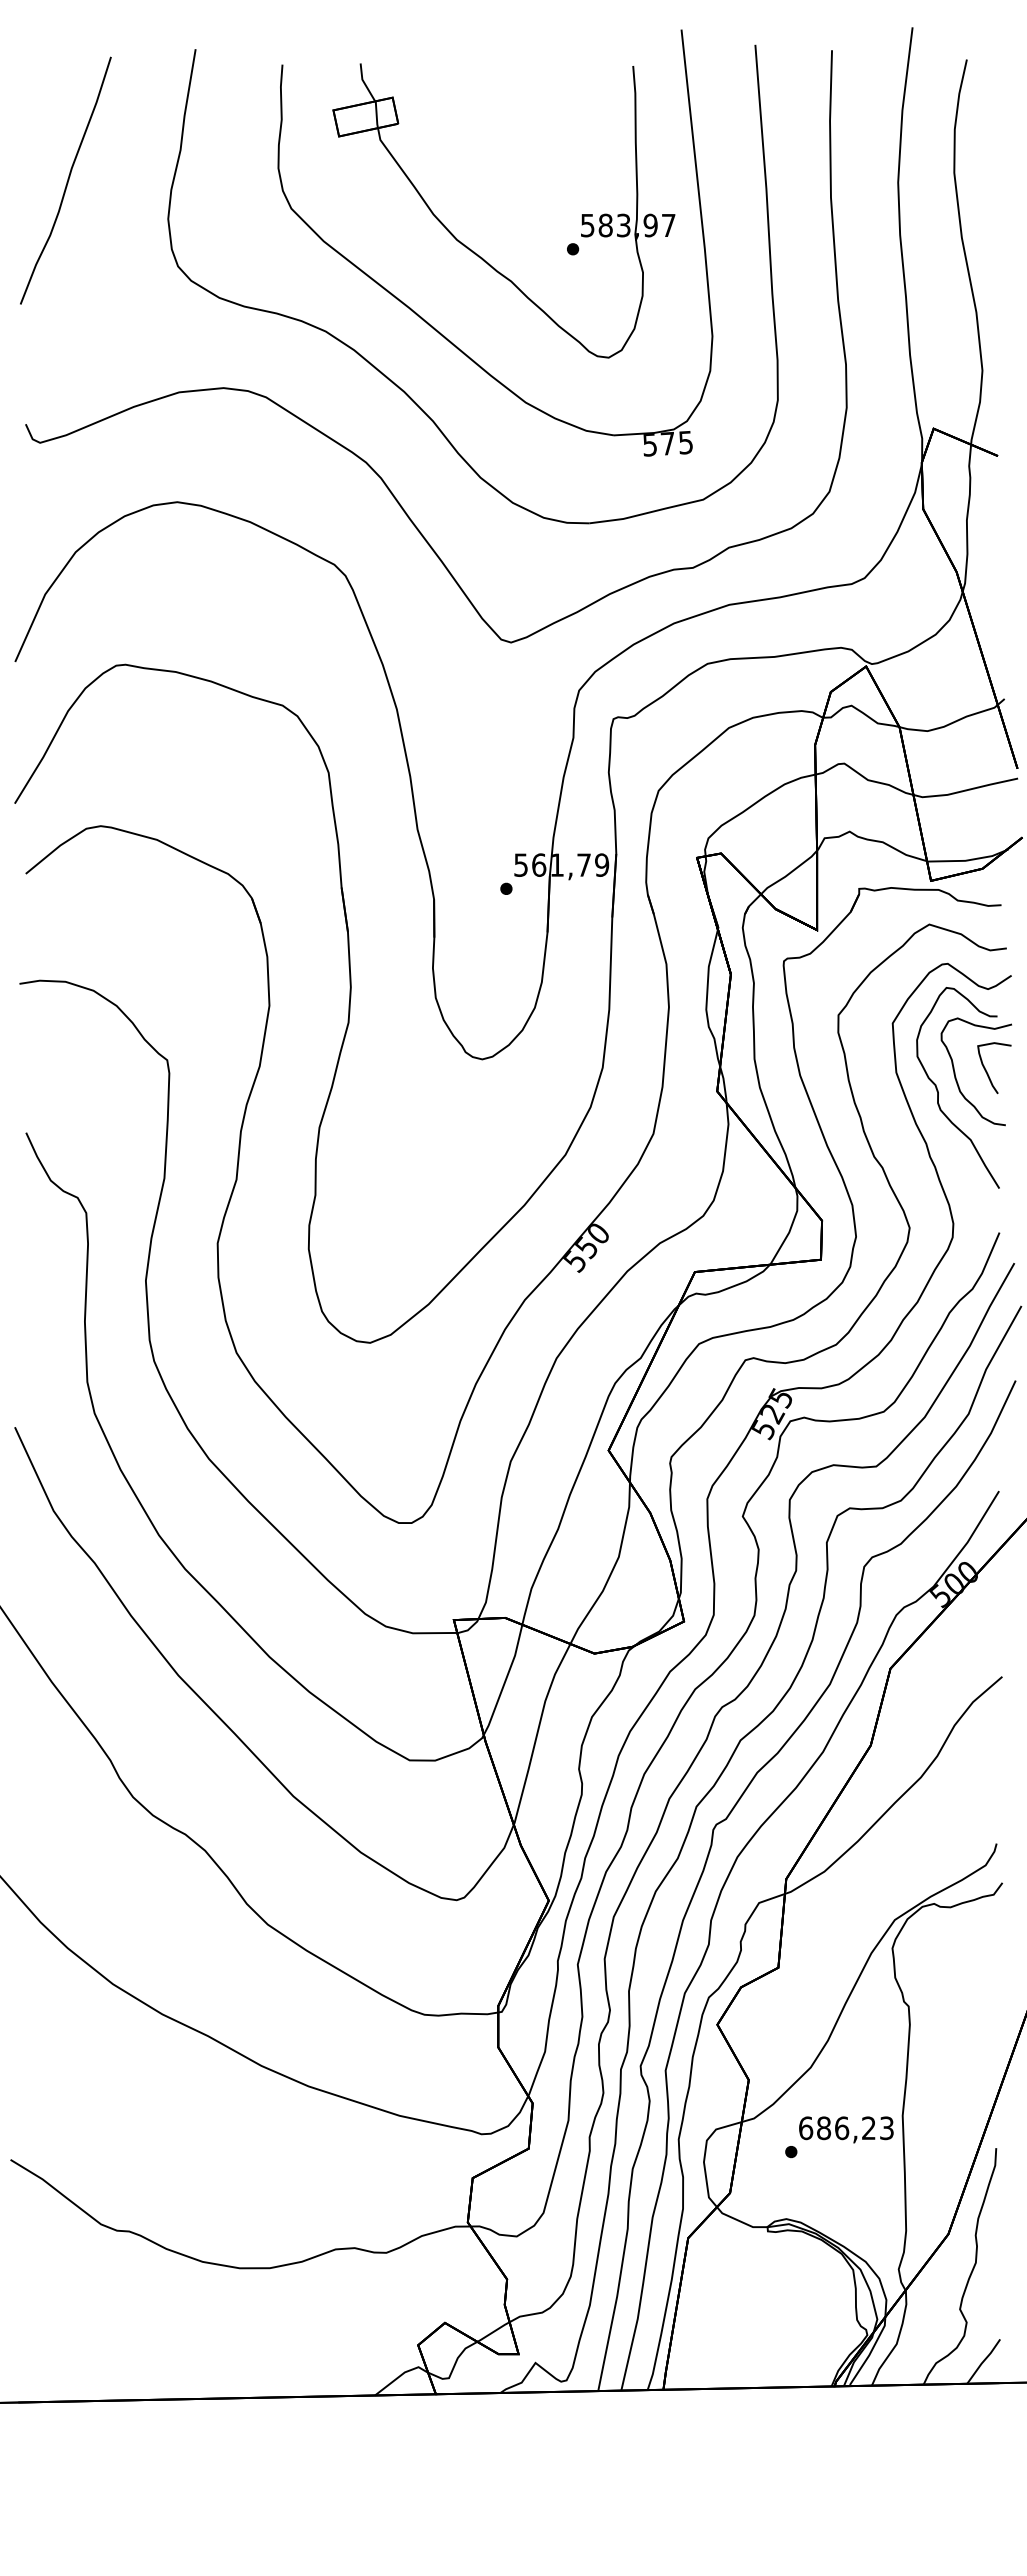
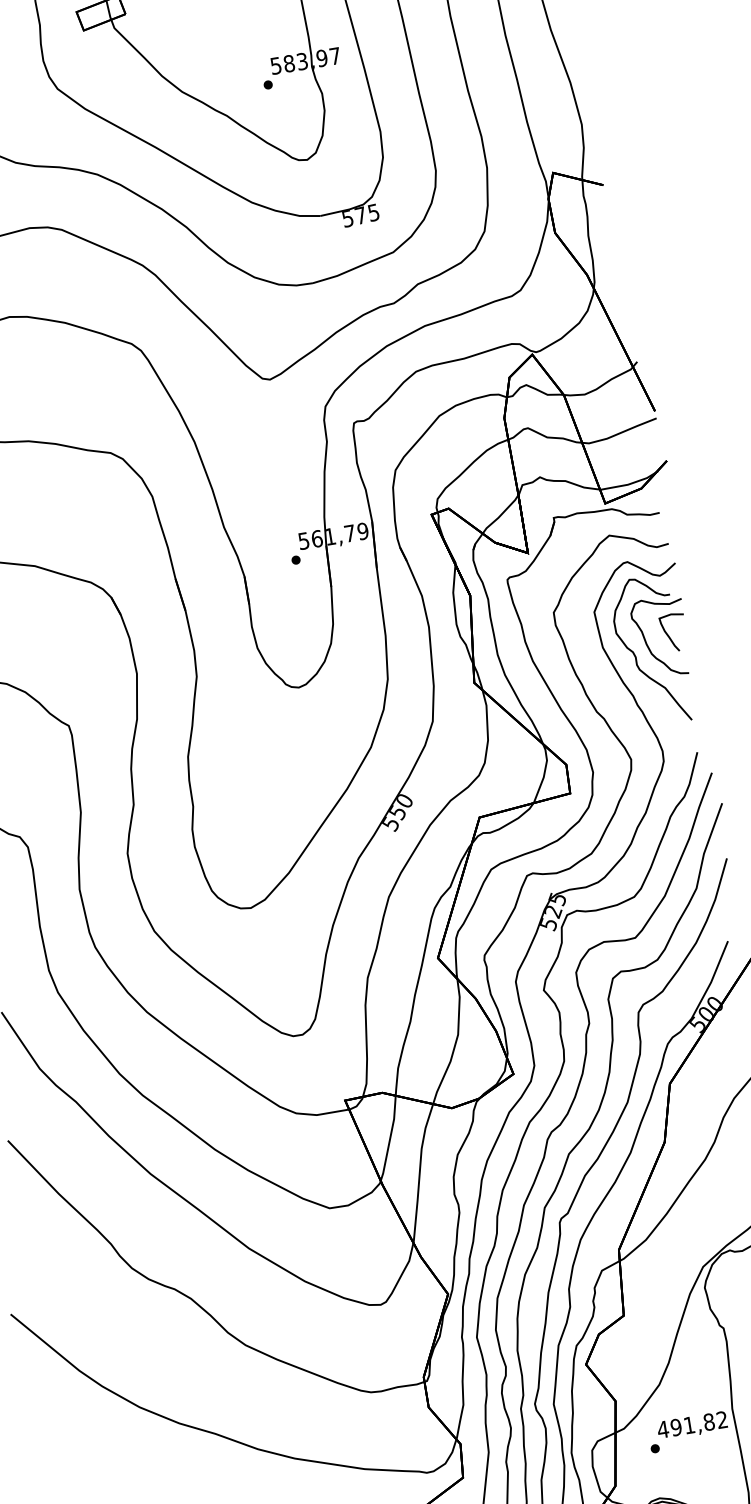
text: (845, 2128) -> (692, 1425), 686,23 -> 491,82

